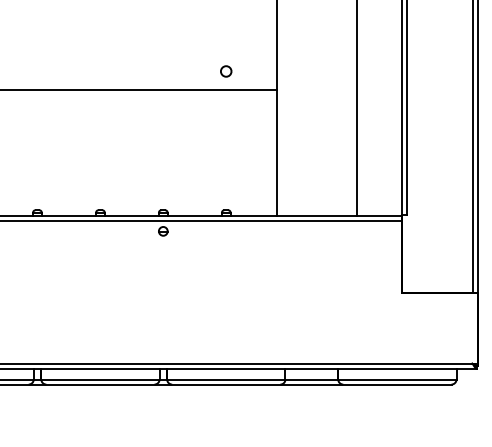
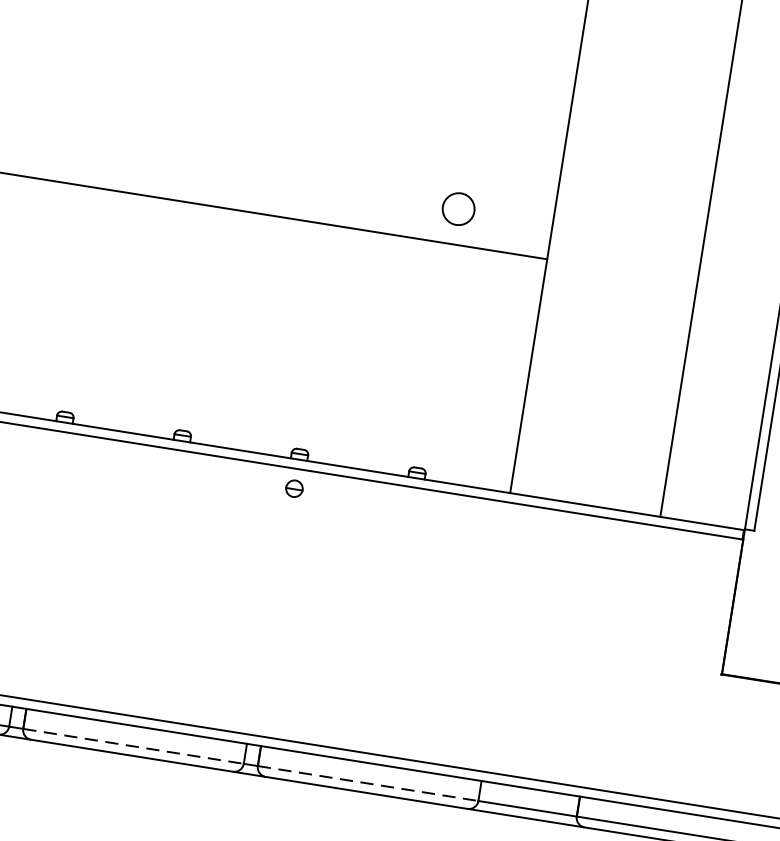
circle: (226, 71) -> (459, 209), size x1.6
line: (100, 379) -> (133, 746), solid -> dashed
line: (226, 379) -> (368, 783), solid -> dashed

